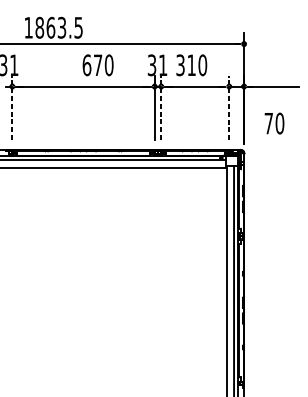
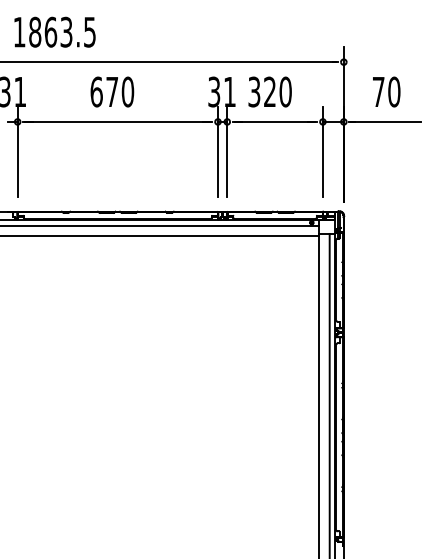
text: (53, 27) -> (54, 31), moved
text: (98, 64) -> (112, 91), moved
text: (191, 64) -> (269, 91), 310 -> 320
line: (12, 107) -> (17, 151), dashed -> solid
line: (161, 107) -> (227, 151), dashed -> solid
line: (228, 107) -> (322, 151), dashed -> solid
text: (274, 123) -> (386, 91), moved

